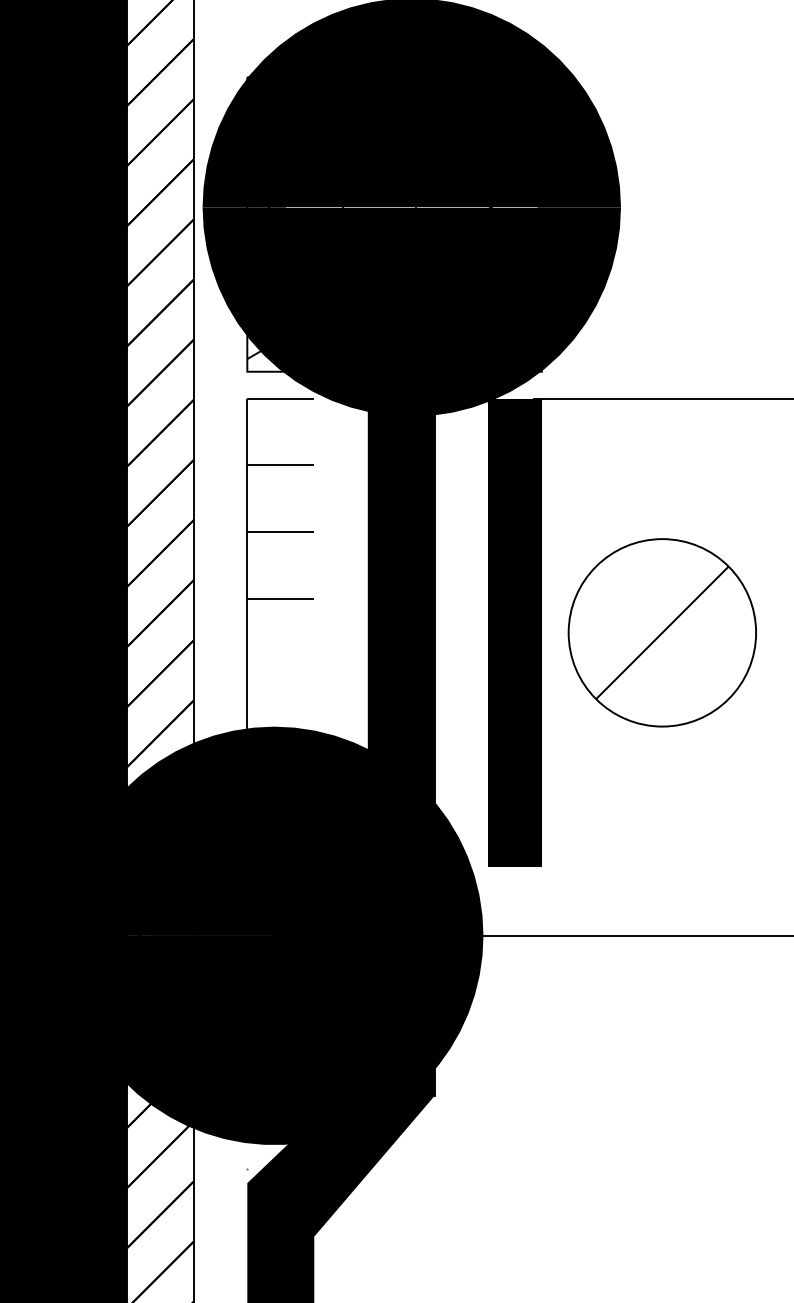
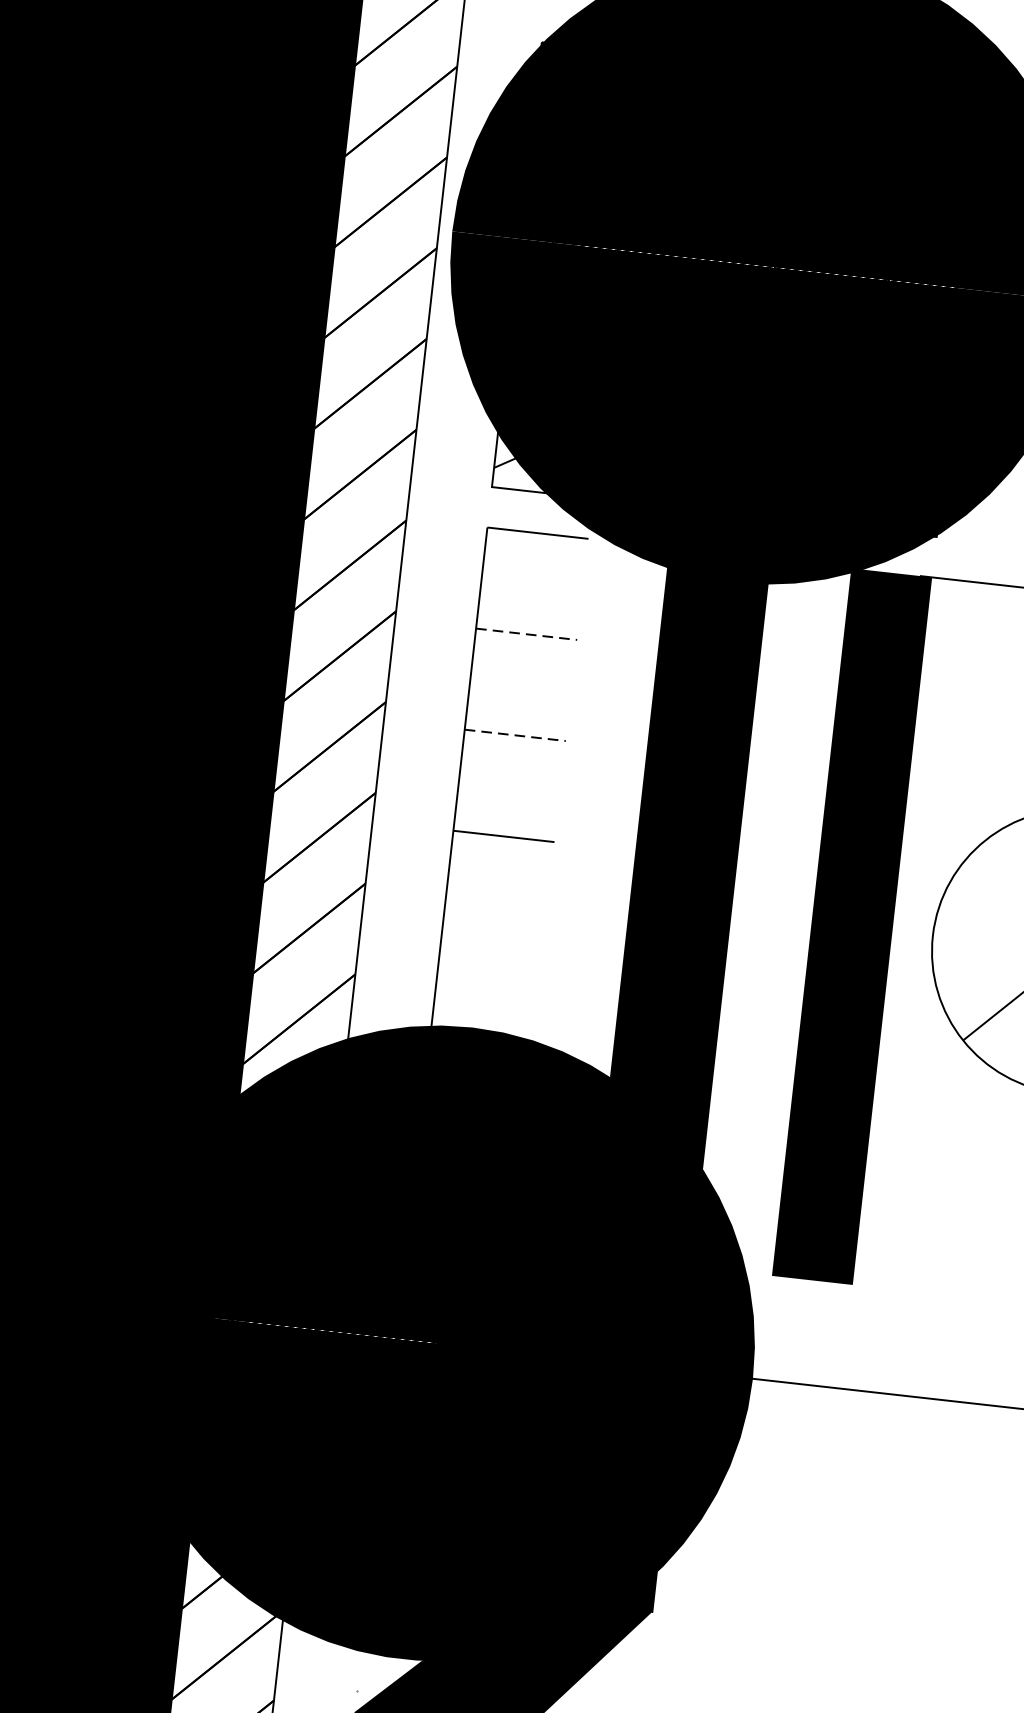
line: (281, 465) -> (527, 634), solid -> dashed
line: (281, 532) -> (516, 735), solid -> dashed

